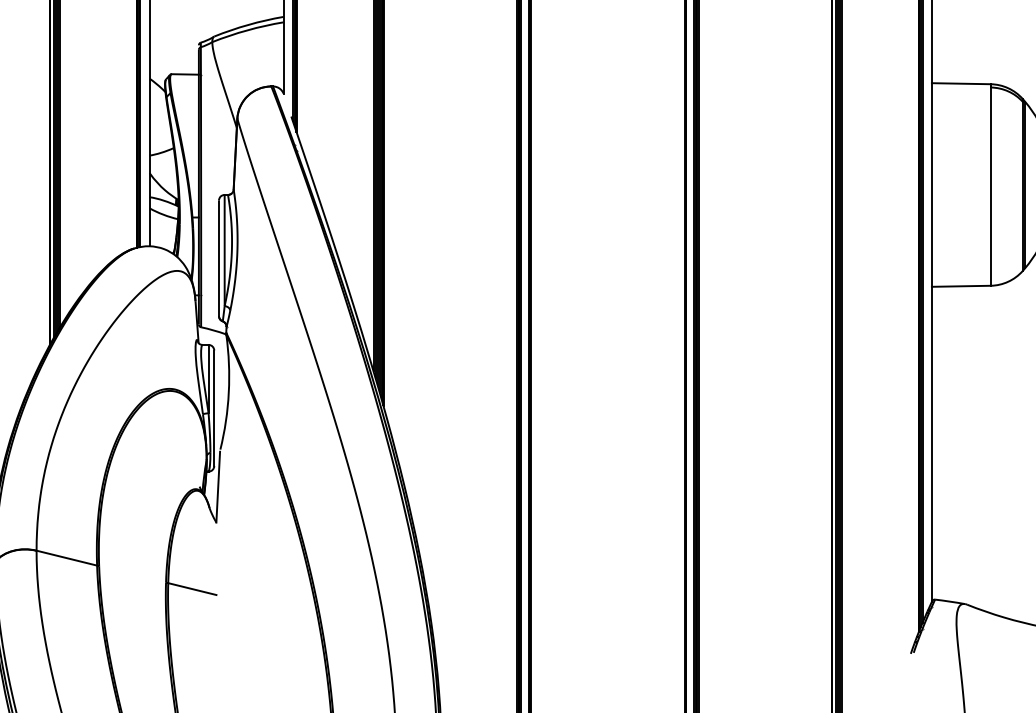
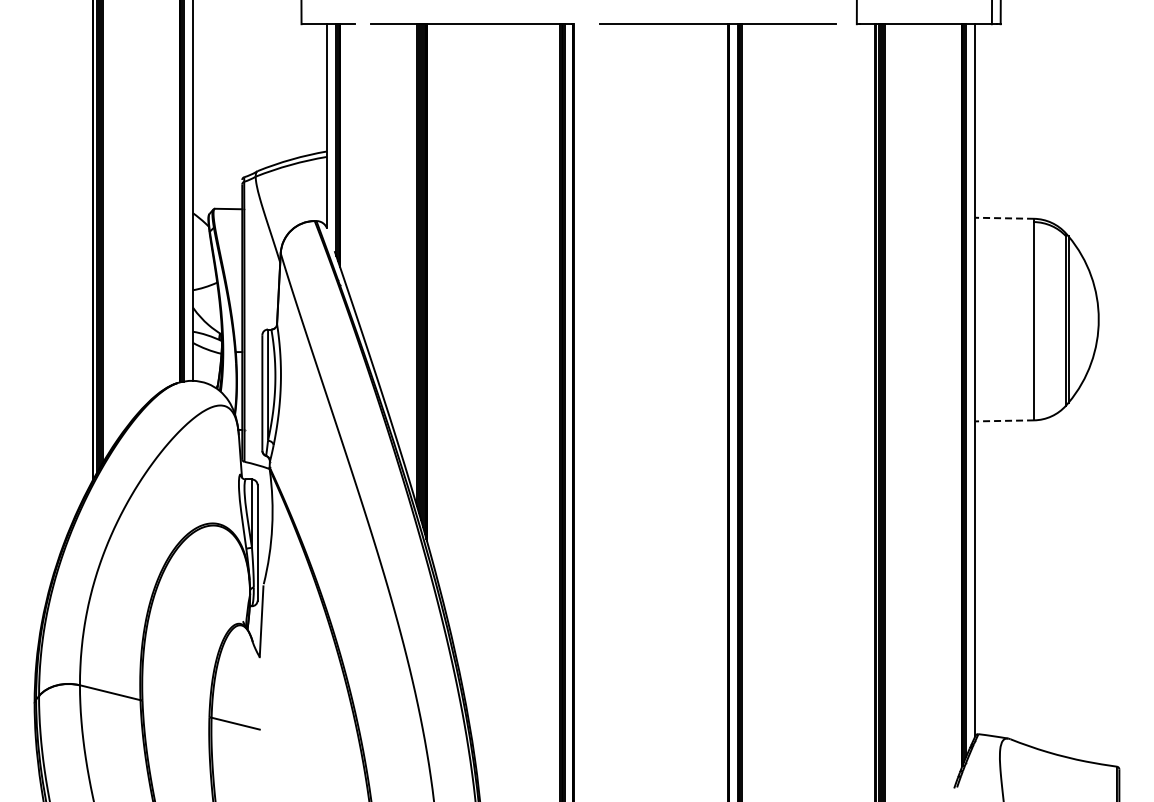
line: (961, 83) -> (1004, 218), solid -> dashed
line: (961, 285) -> (1004, 420), solid -> dashed

